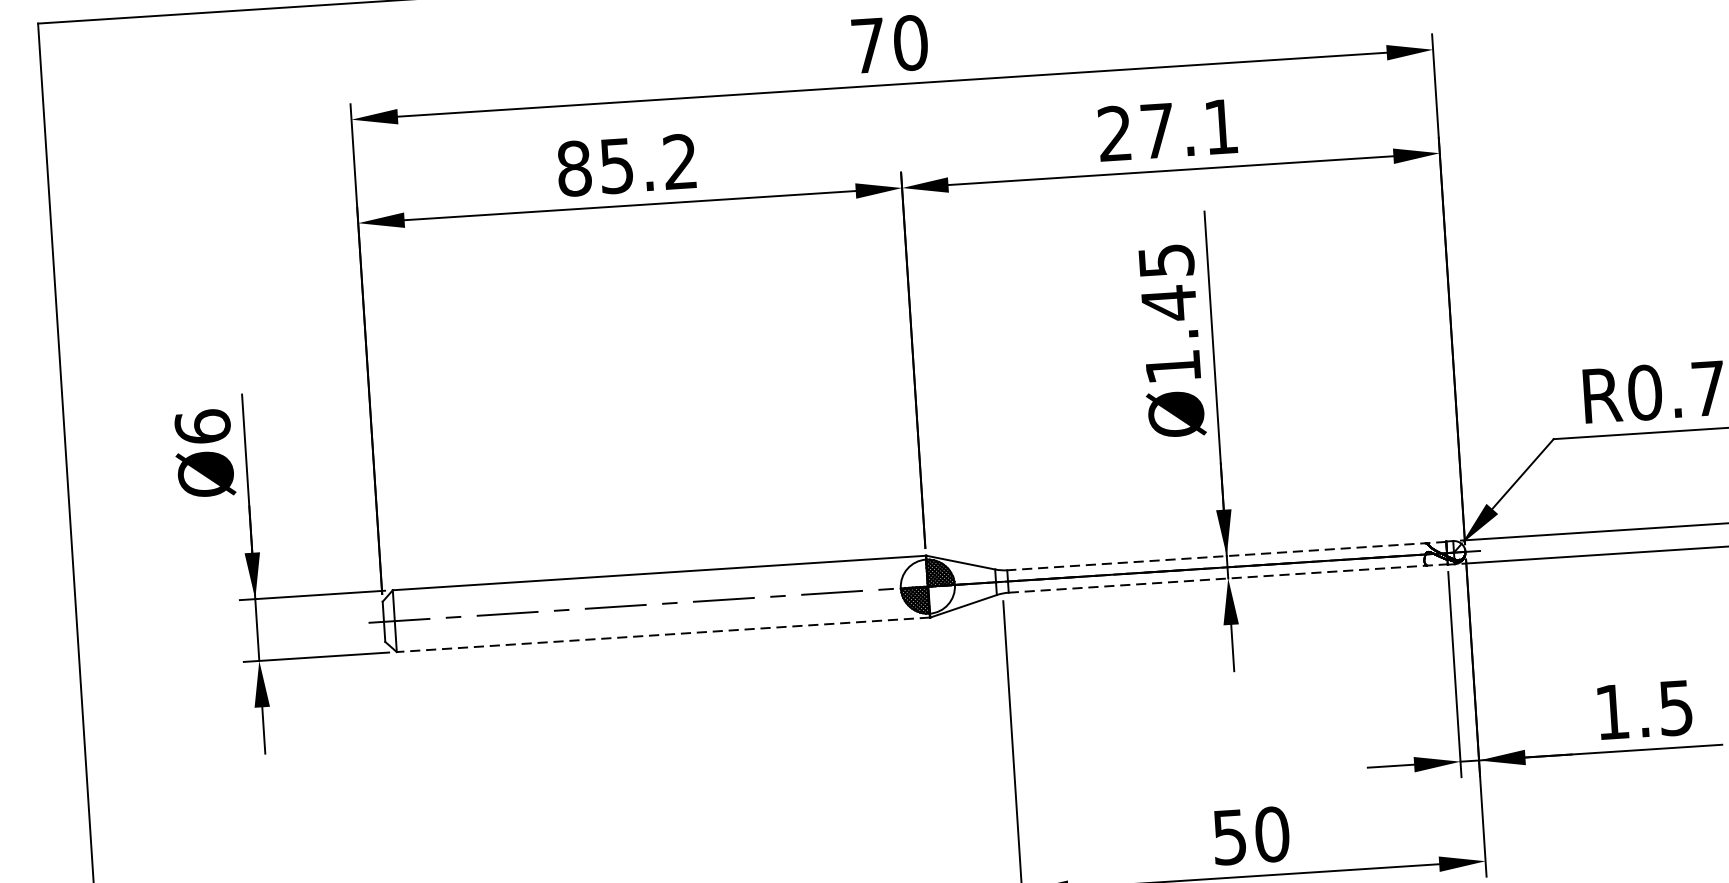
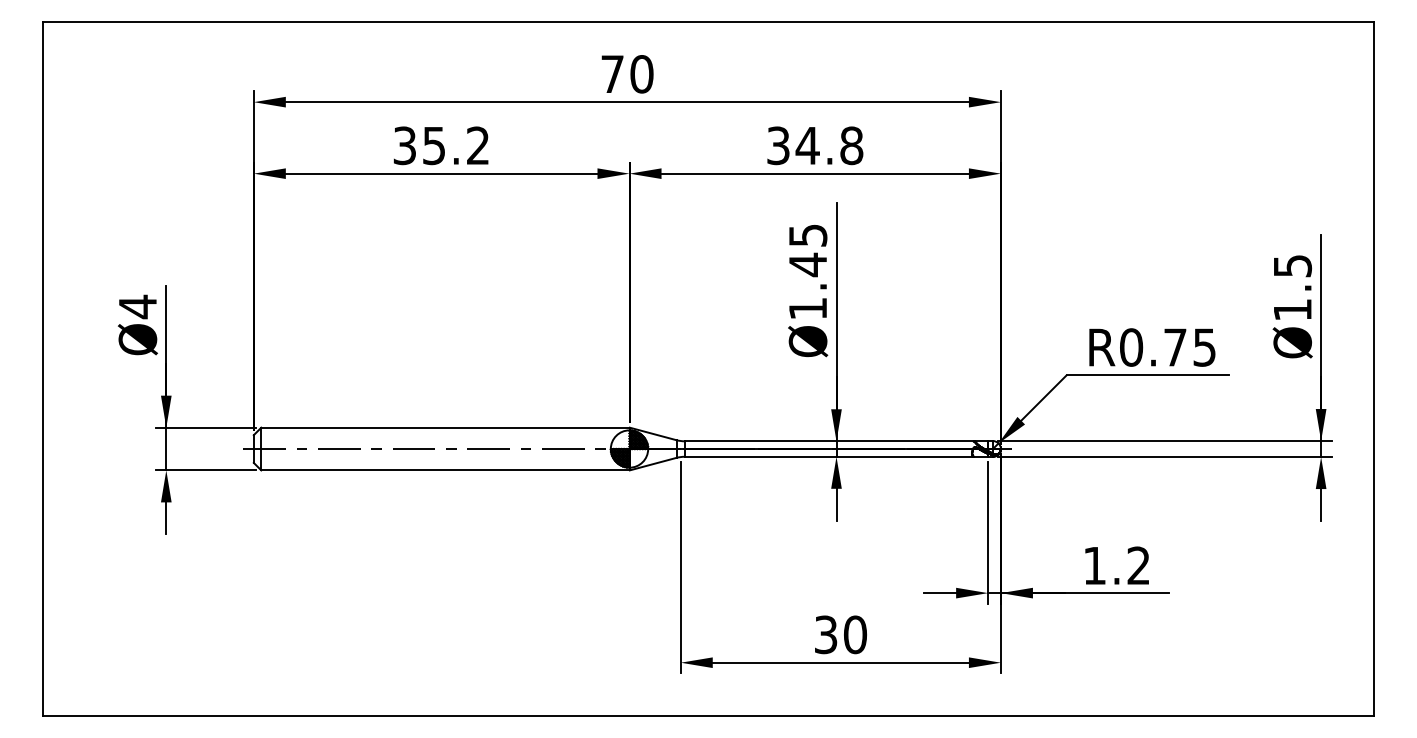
text: (1168, 129) -> (815, 145), 27.1 -> 34.8
text: (573, 168) -> (404, 145), 85.2 -> 35.2
text: (202, 426) -> (137, 306), Ø6 -> Ø4
line: (1226, 556) -> (836, 441), dashed -> solid
line: (1228, 578) -> (836, 456), dashed -> solid
line: (662, 635) -> (444, 470), dashed -> solid
text: (1675, 707) -> (1138, 565), 1.5 -> 1.2
text: (1230, 836) -> (826, 634), 50 -> 30

